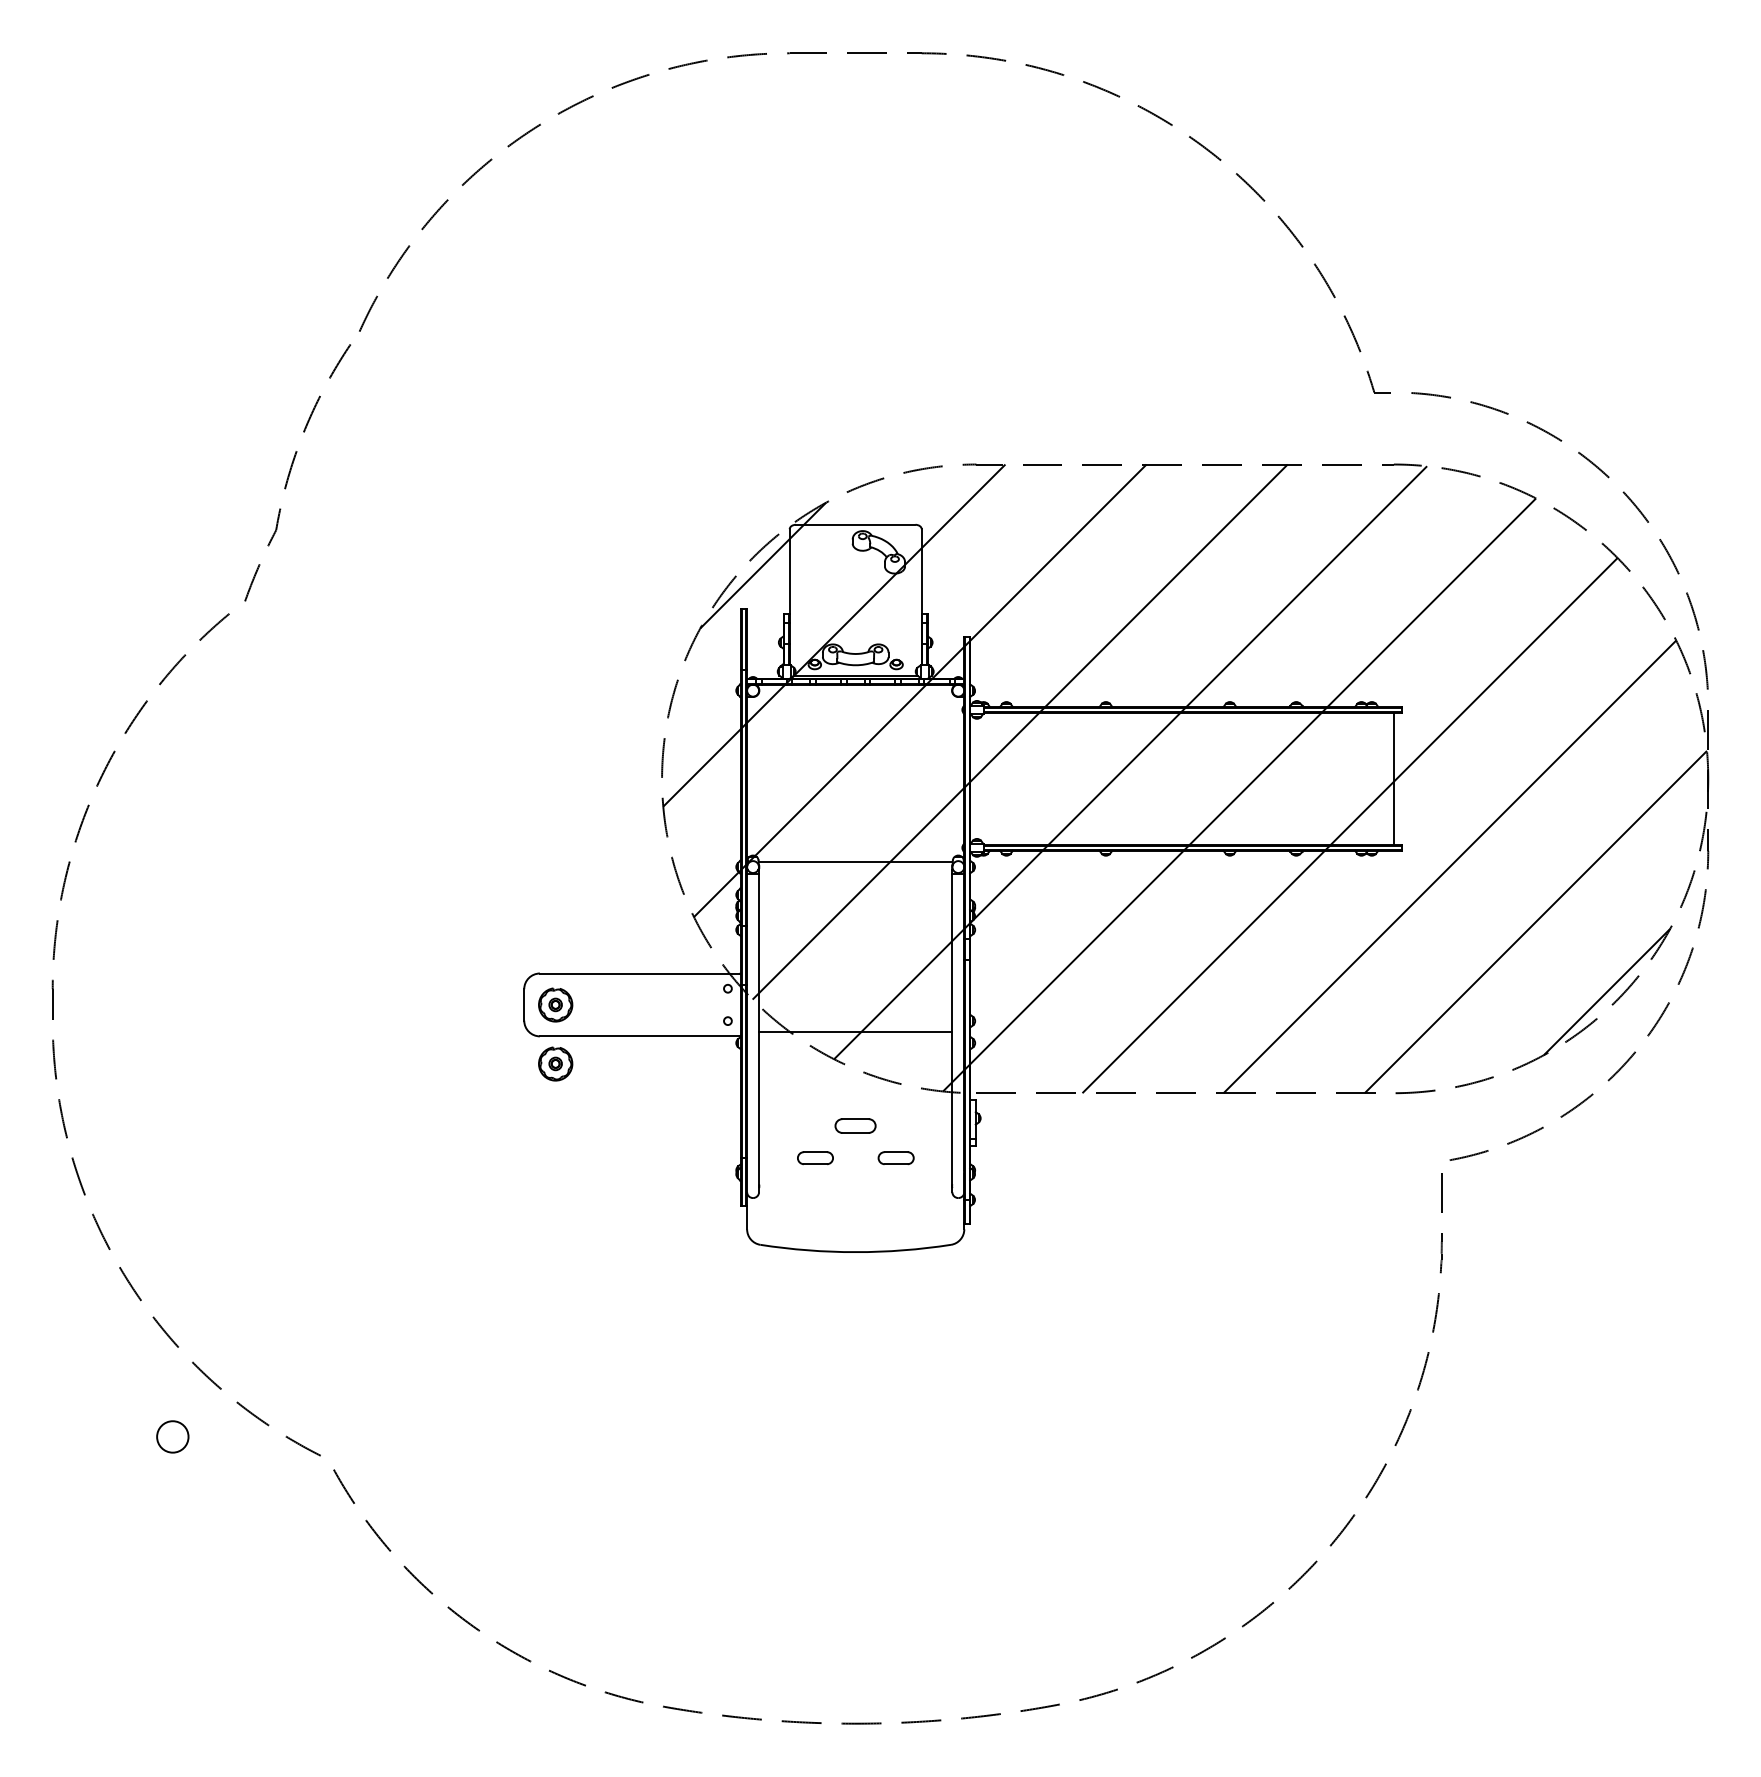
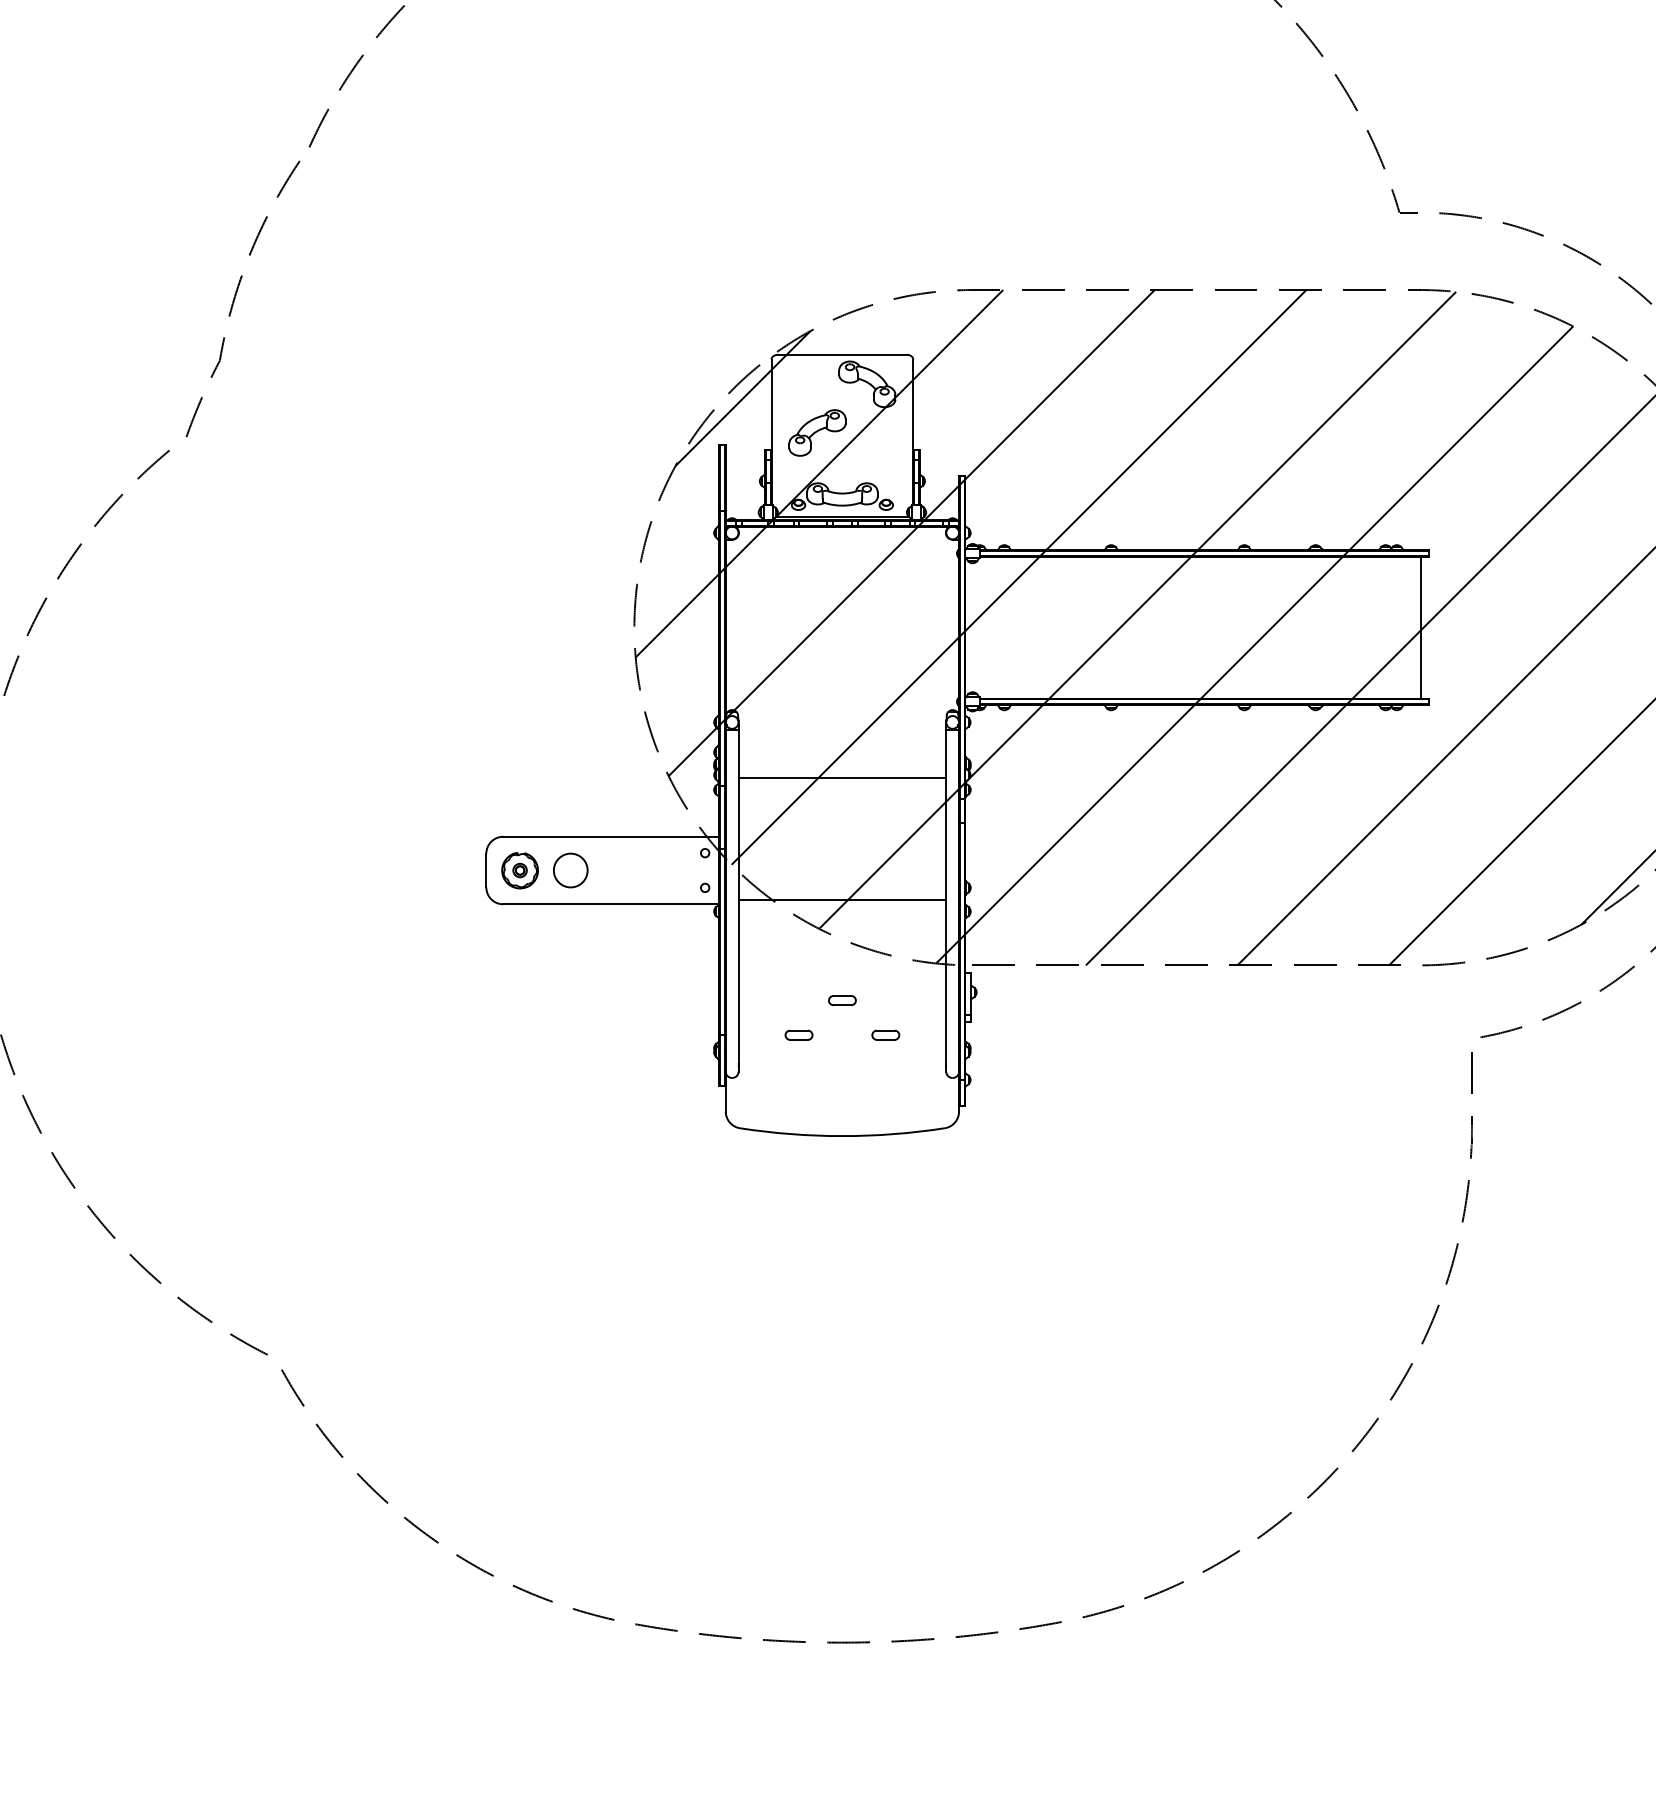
part: (832, 597) -> (817, 432), added
line: (855, 861) -> (842, 777), moved
part: (555, 1063) -> (519, 933), removed
part: (855, 1125) -> (842, 1000), size x0.62
part: (814, 1158) -> (798, 1035), size x0.71
part: (895, 1158) -> (885, 1035), size x0.71
circle: (172, 1436) -> (570, 870), moved

